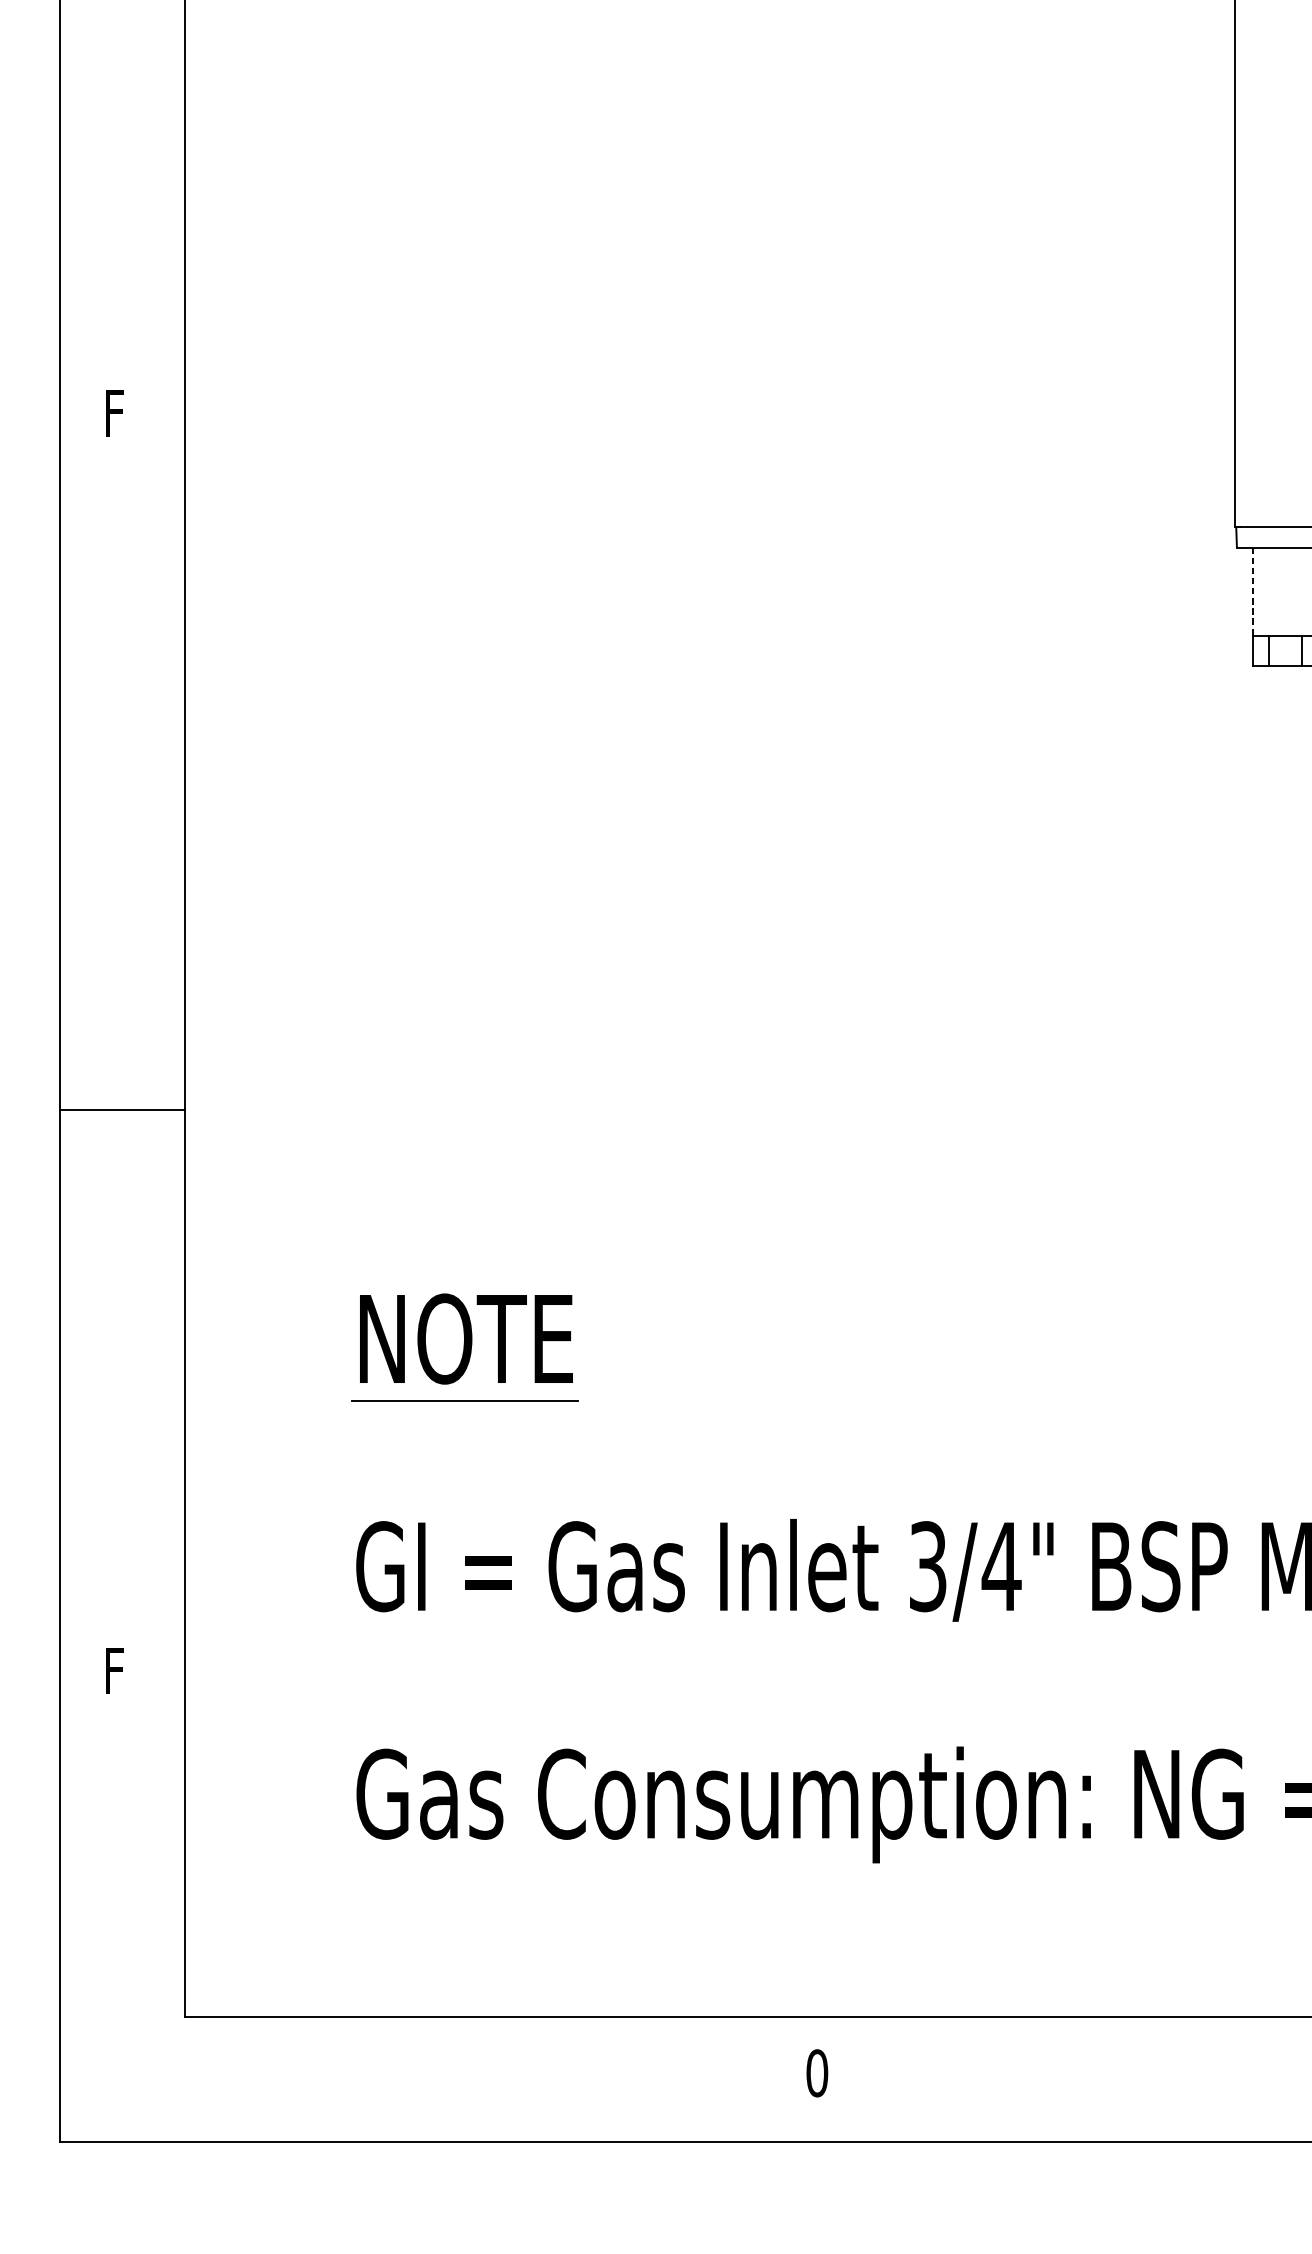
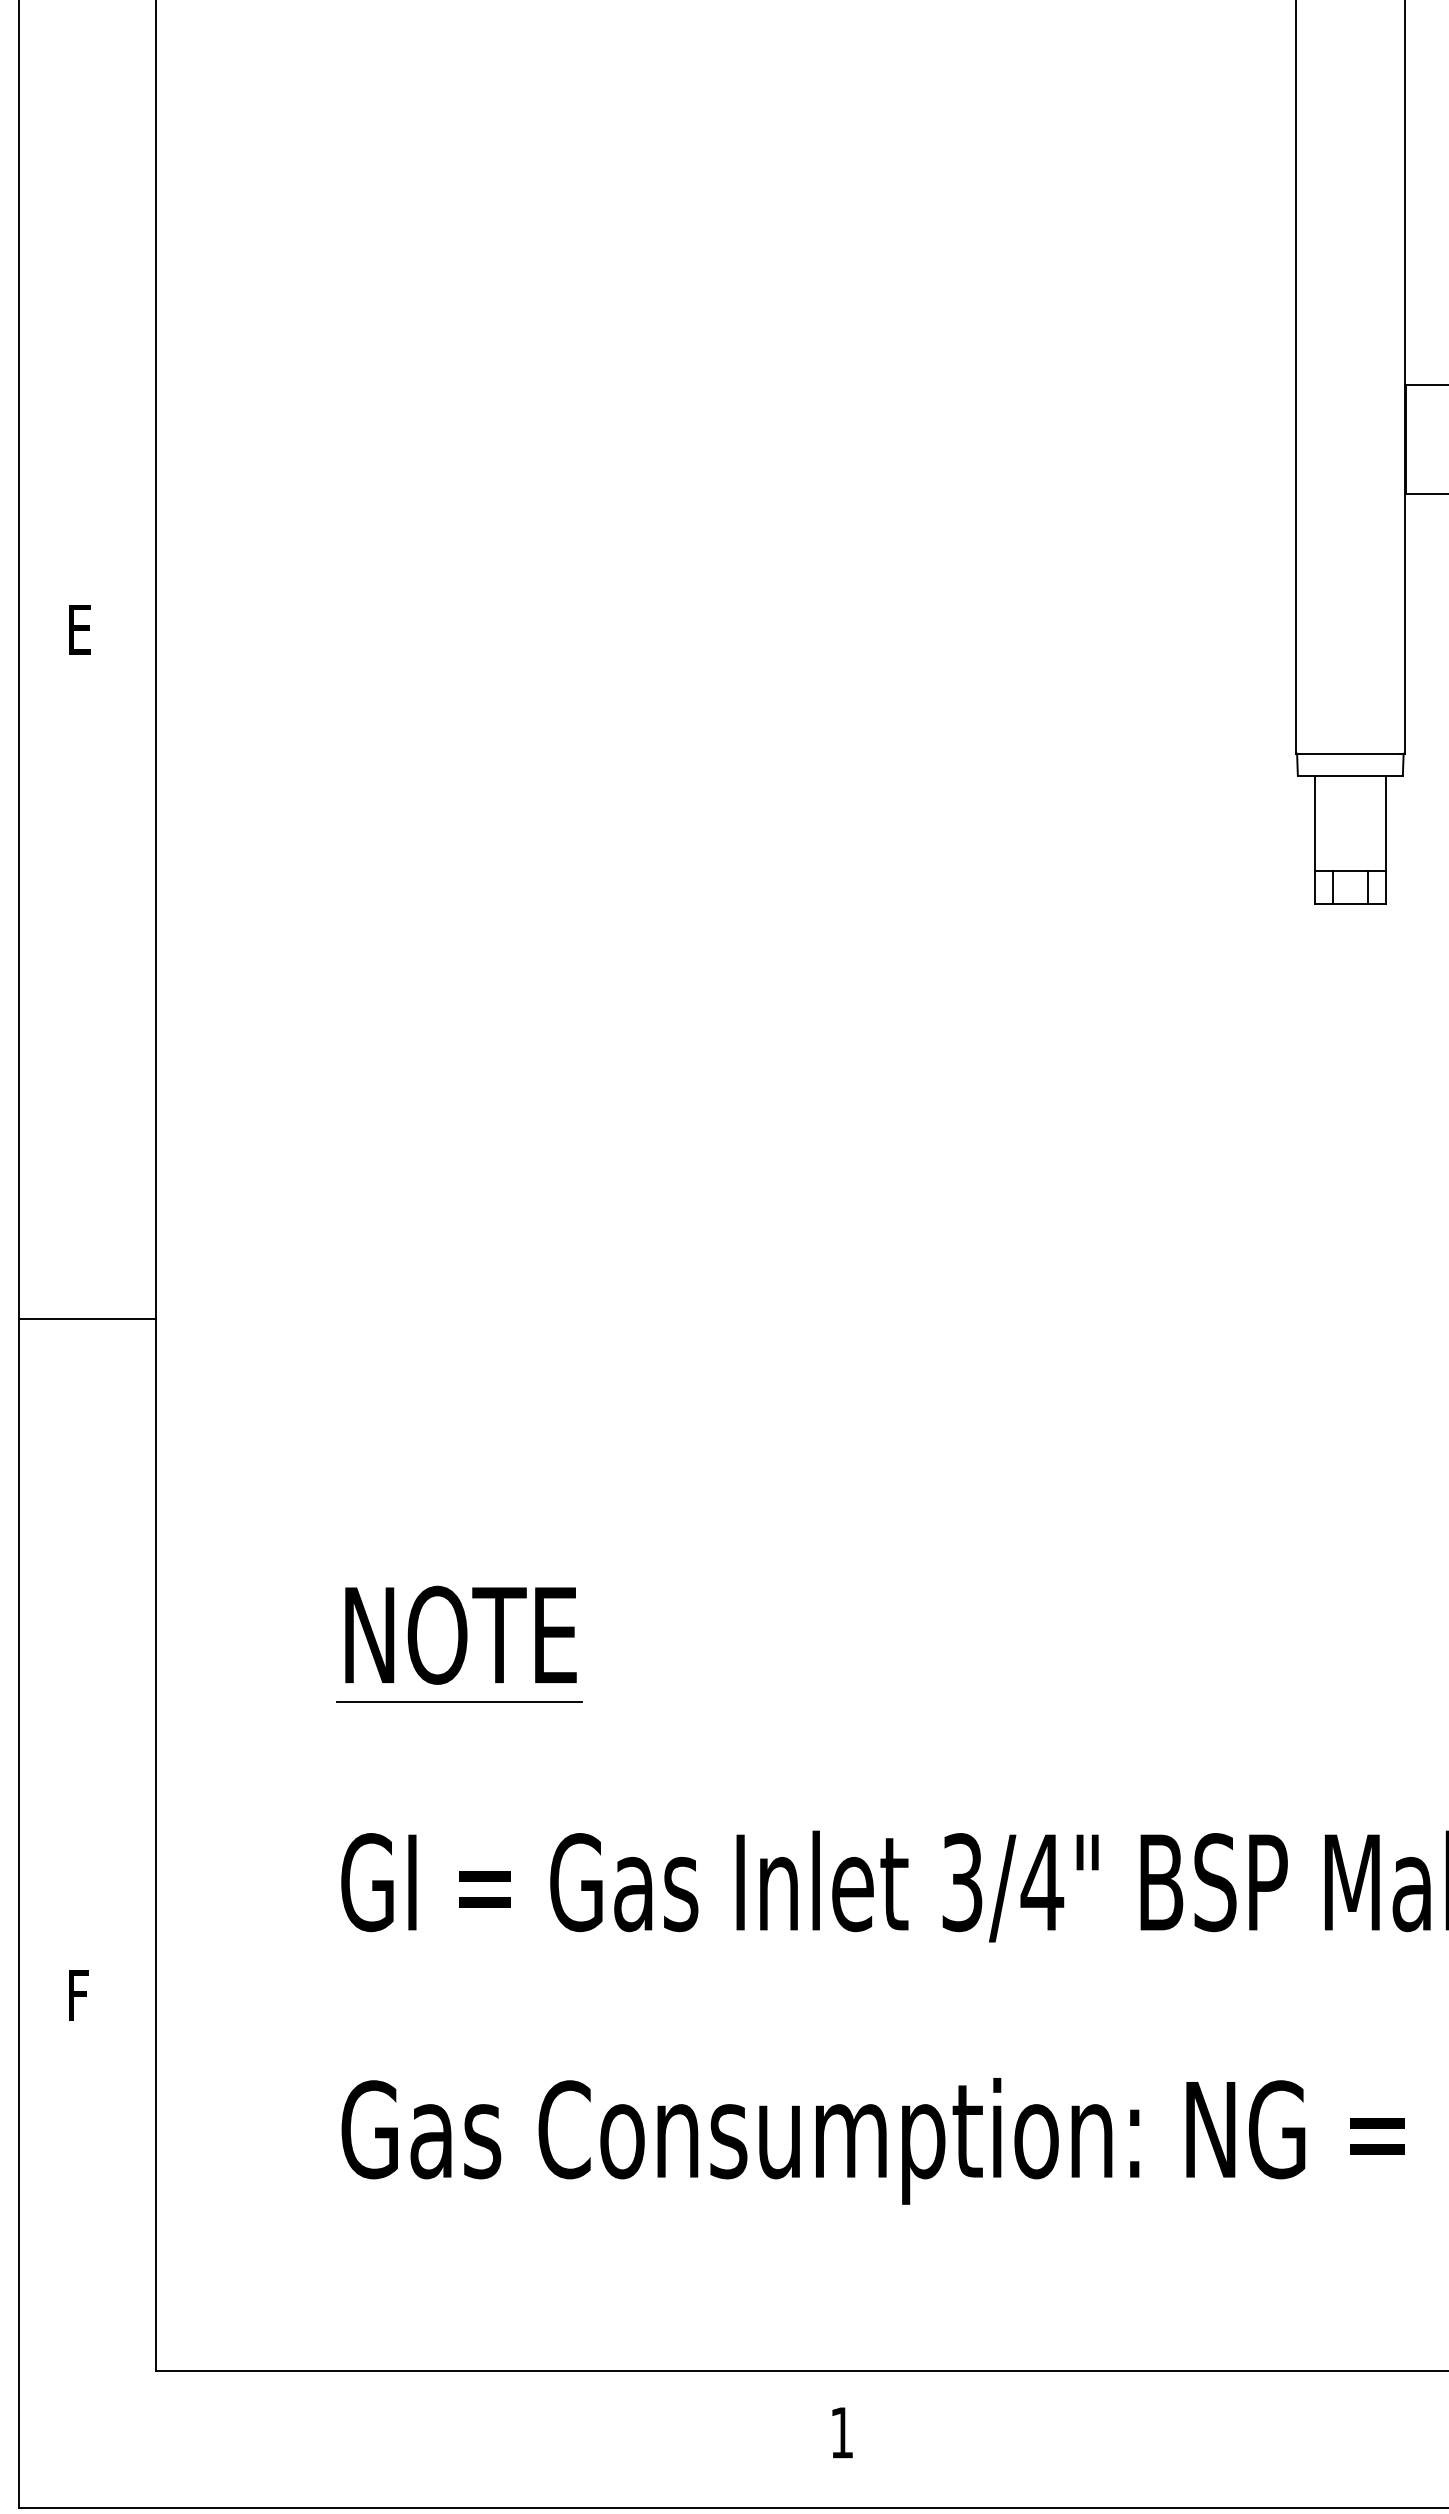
text: (117, 412) -> (82, 629), F -> E
line: (1252, 591) -> (1314, 823), dashed -> solid
line: (122, 1109) -> (87, 1319), moved
text: (816, 2073) -> (841, 2432), 0 -> 1

